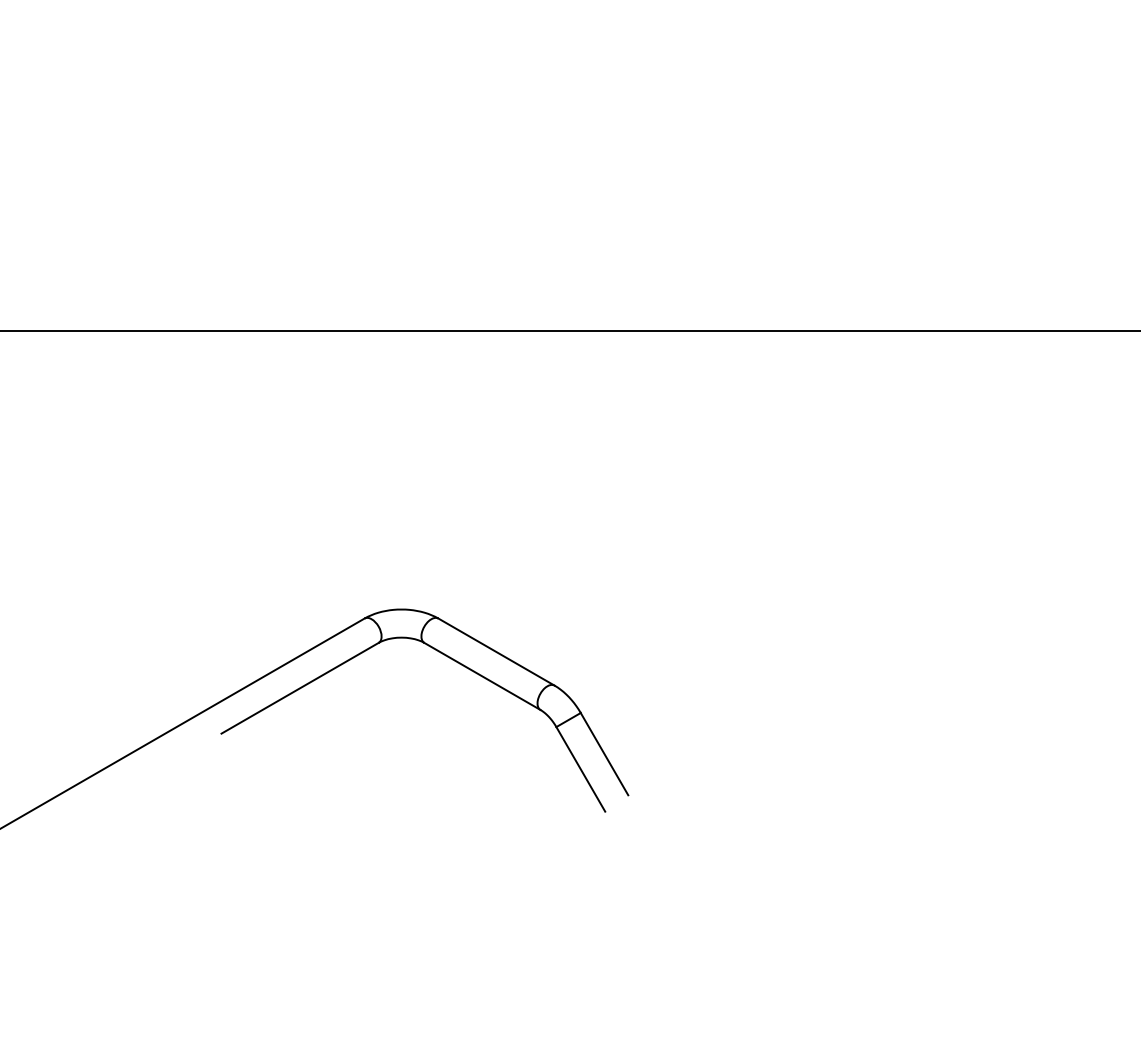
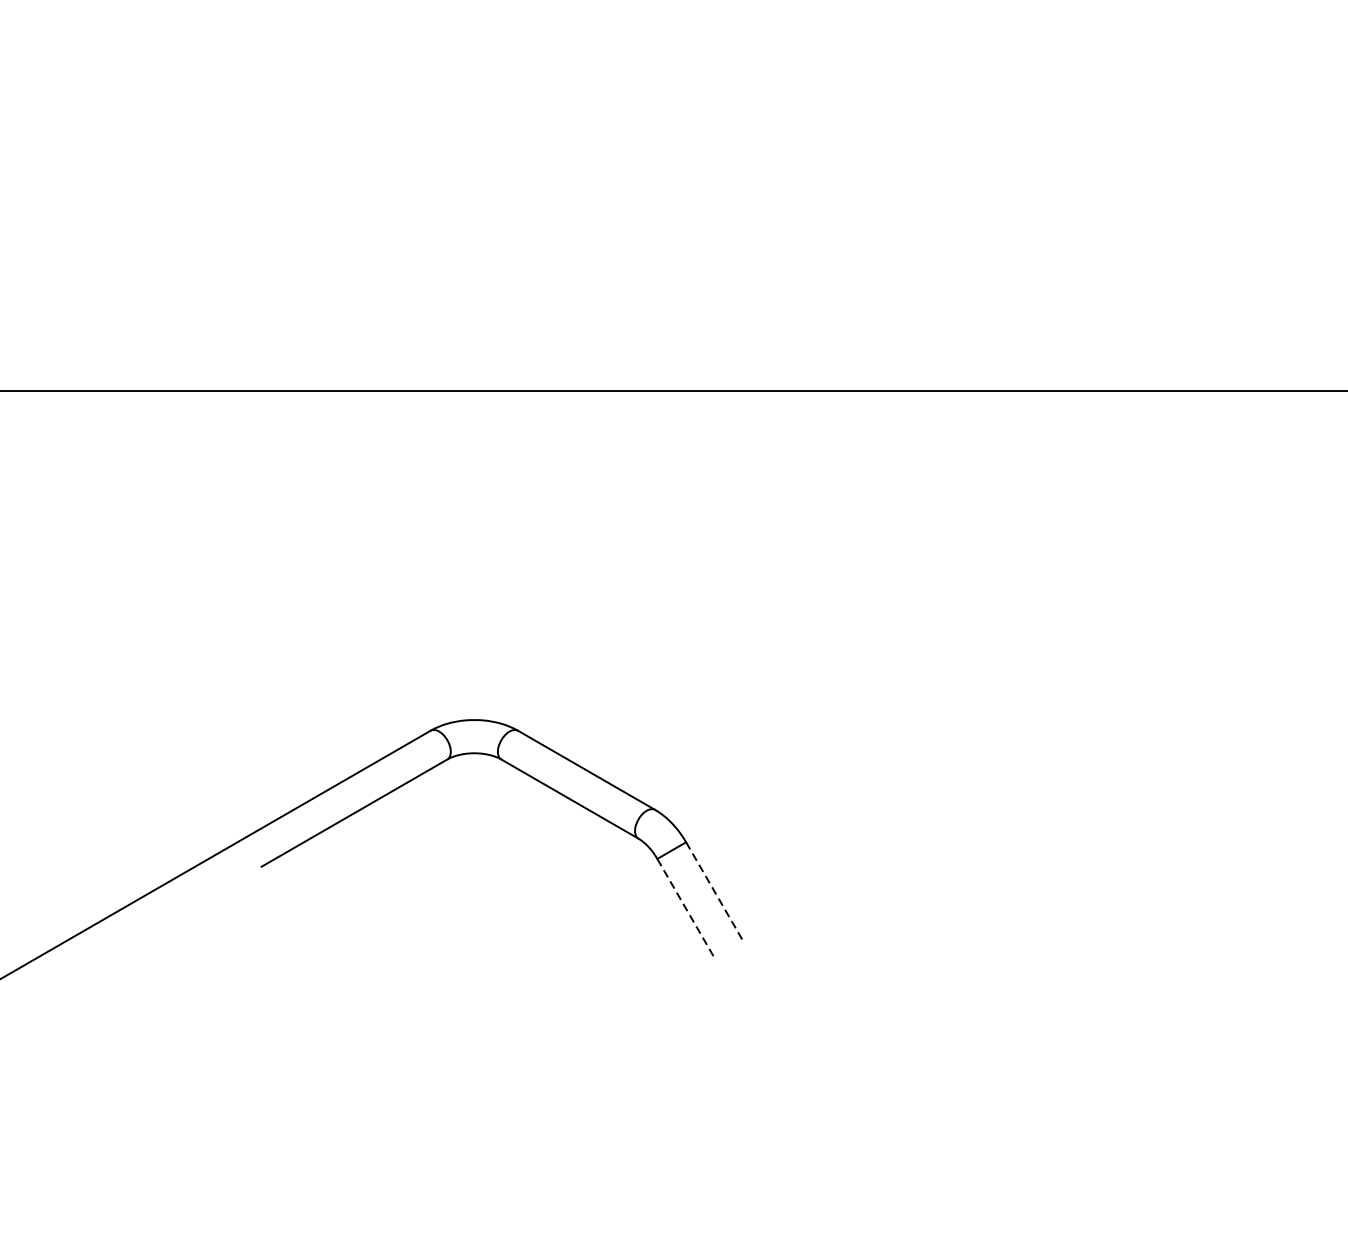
line: (604, 754) -> (714, 891), solid -> dashed
line: (580, 769) -> (685, 909), solid -> dashed

